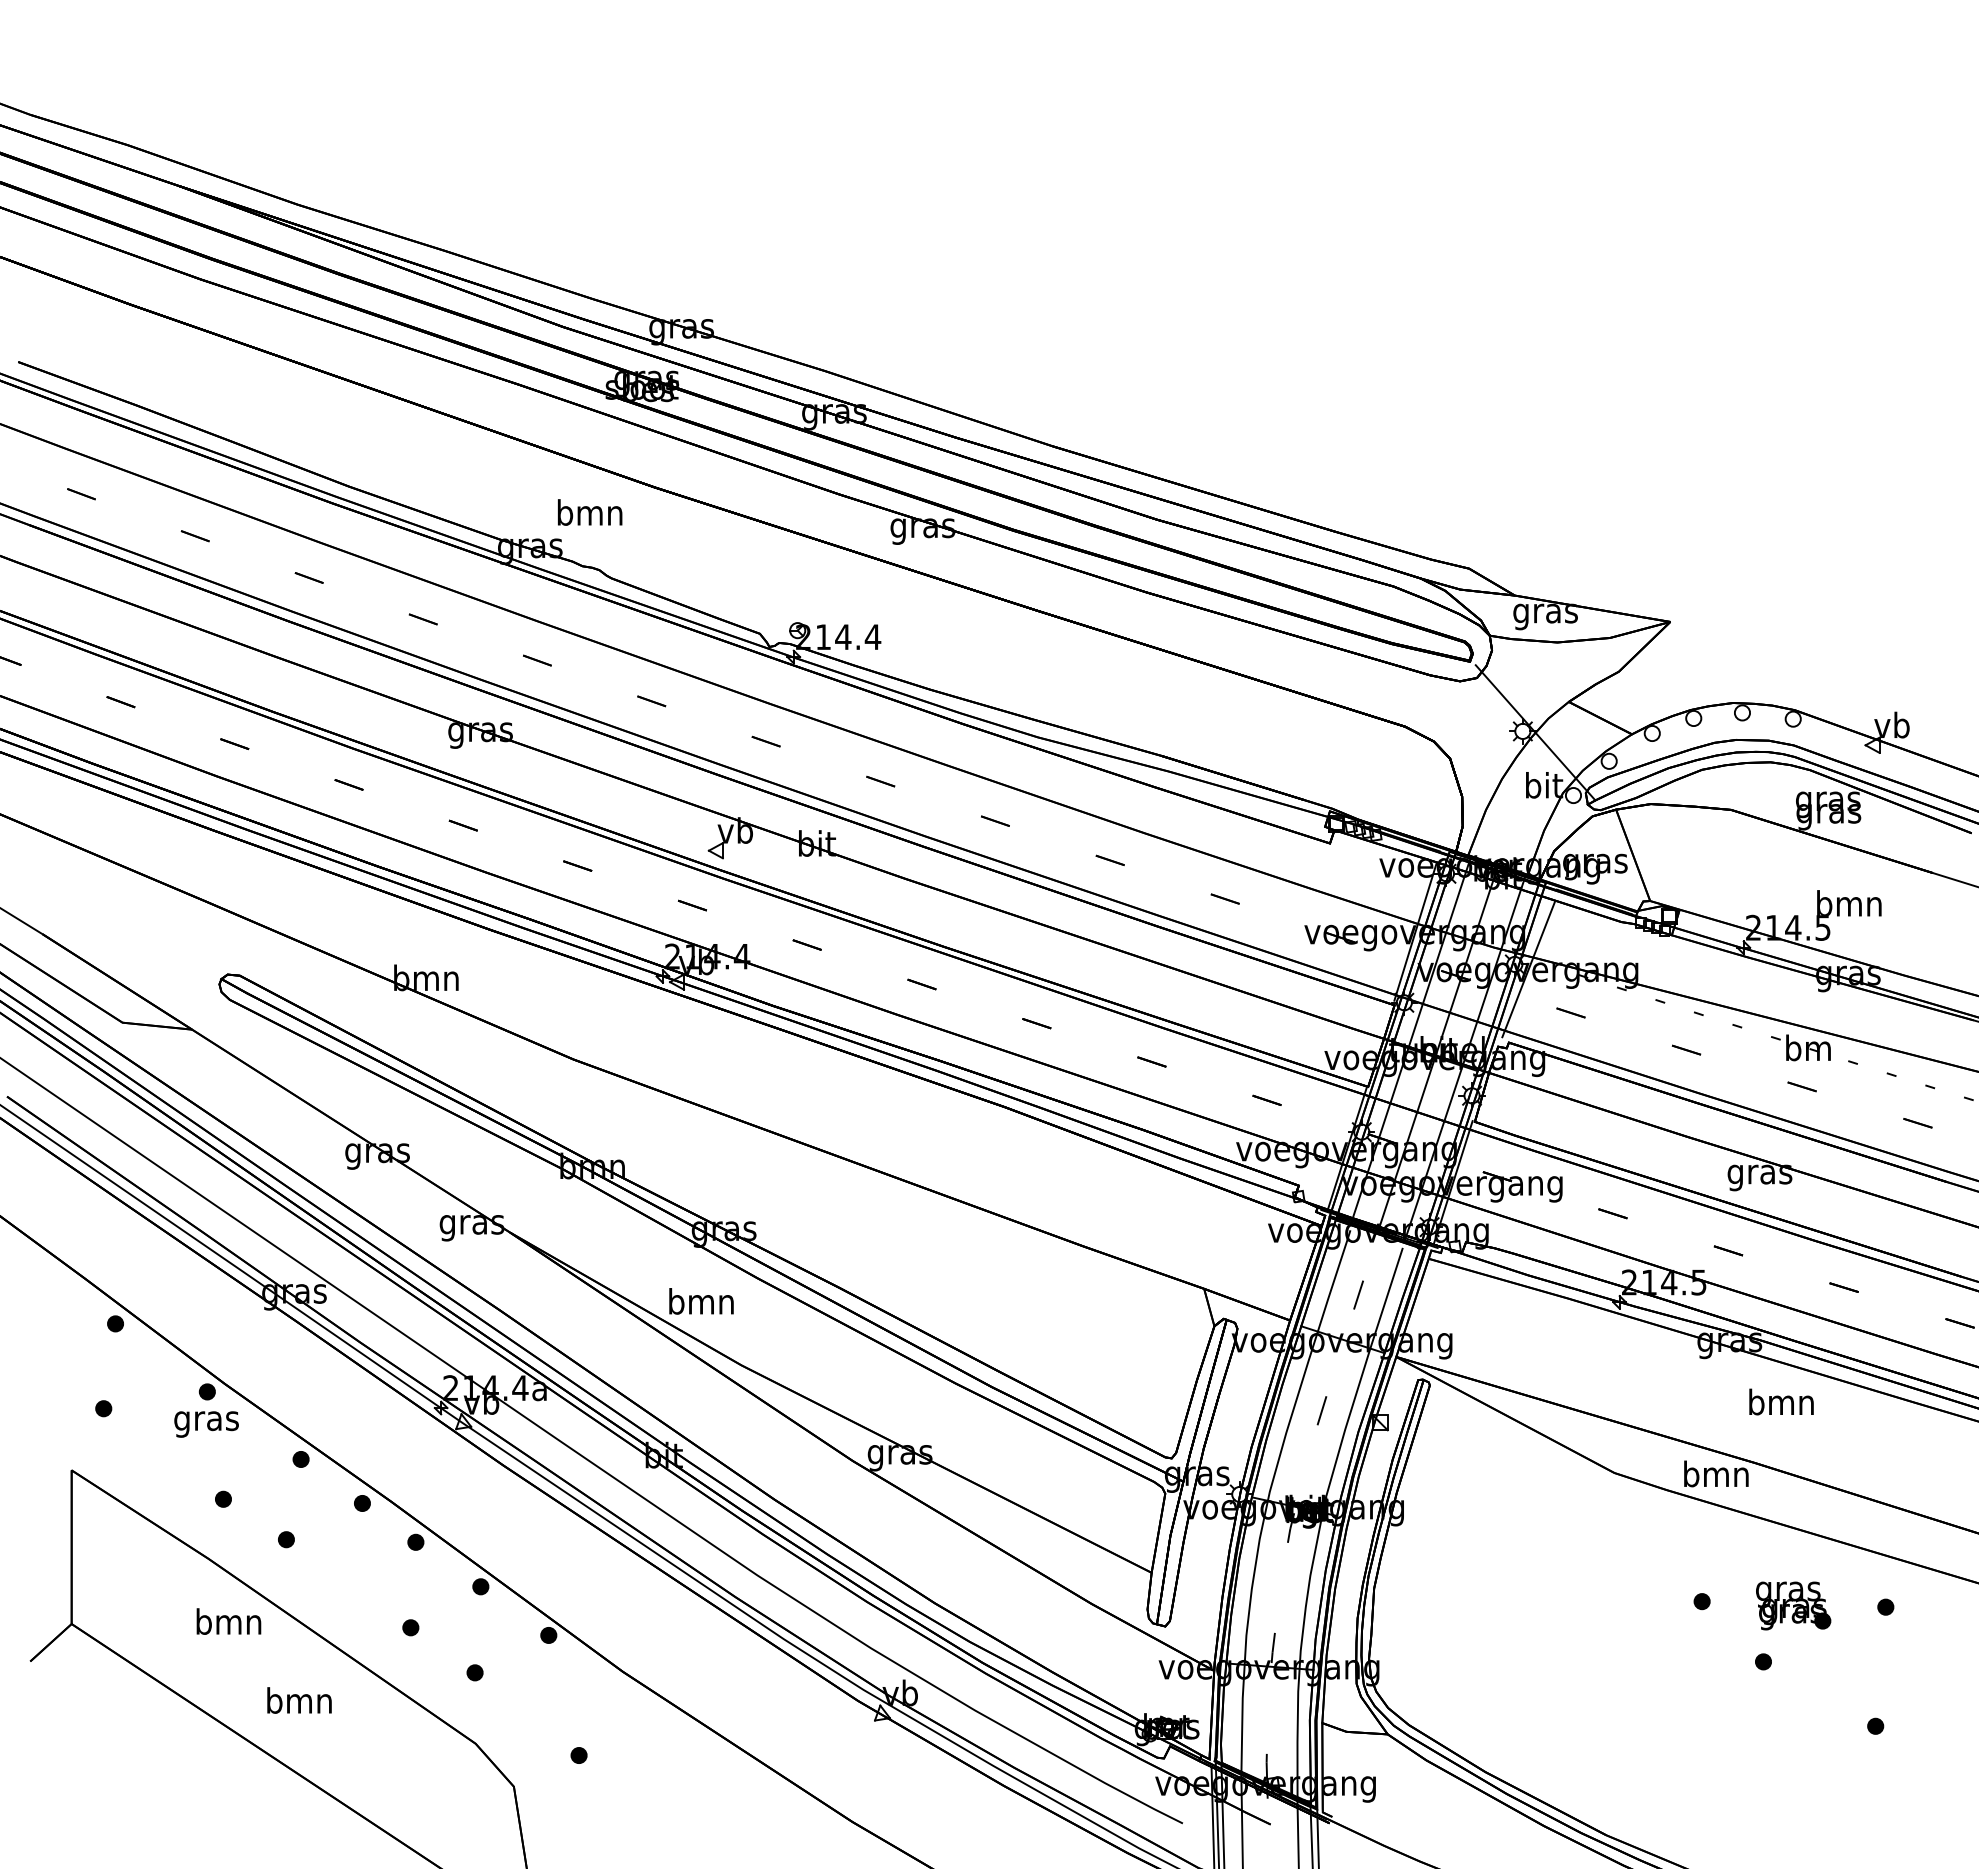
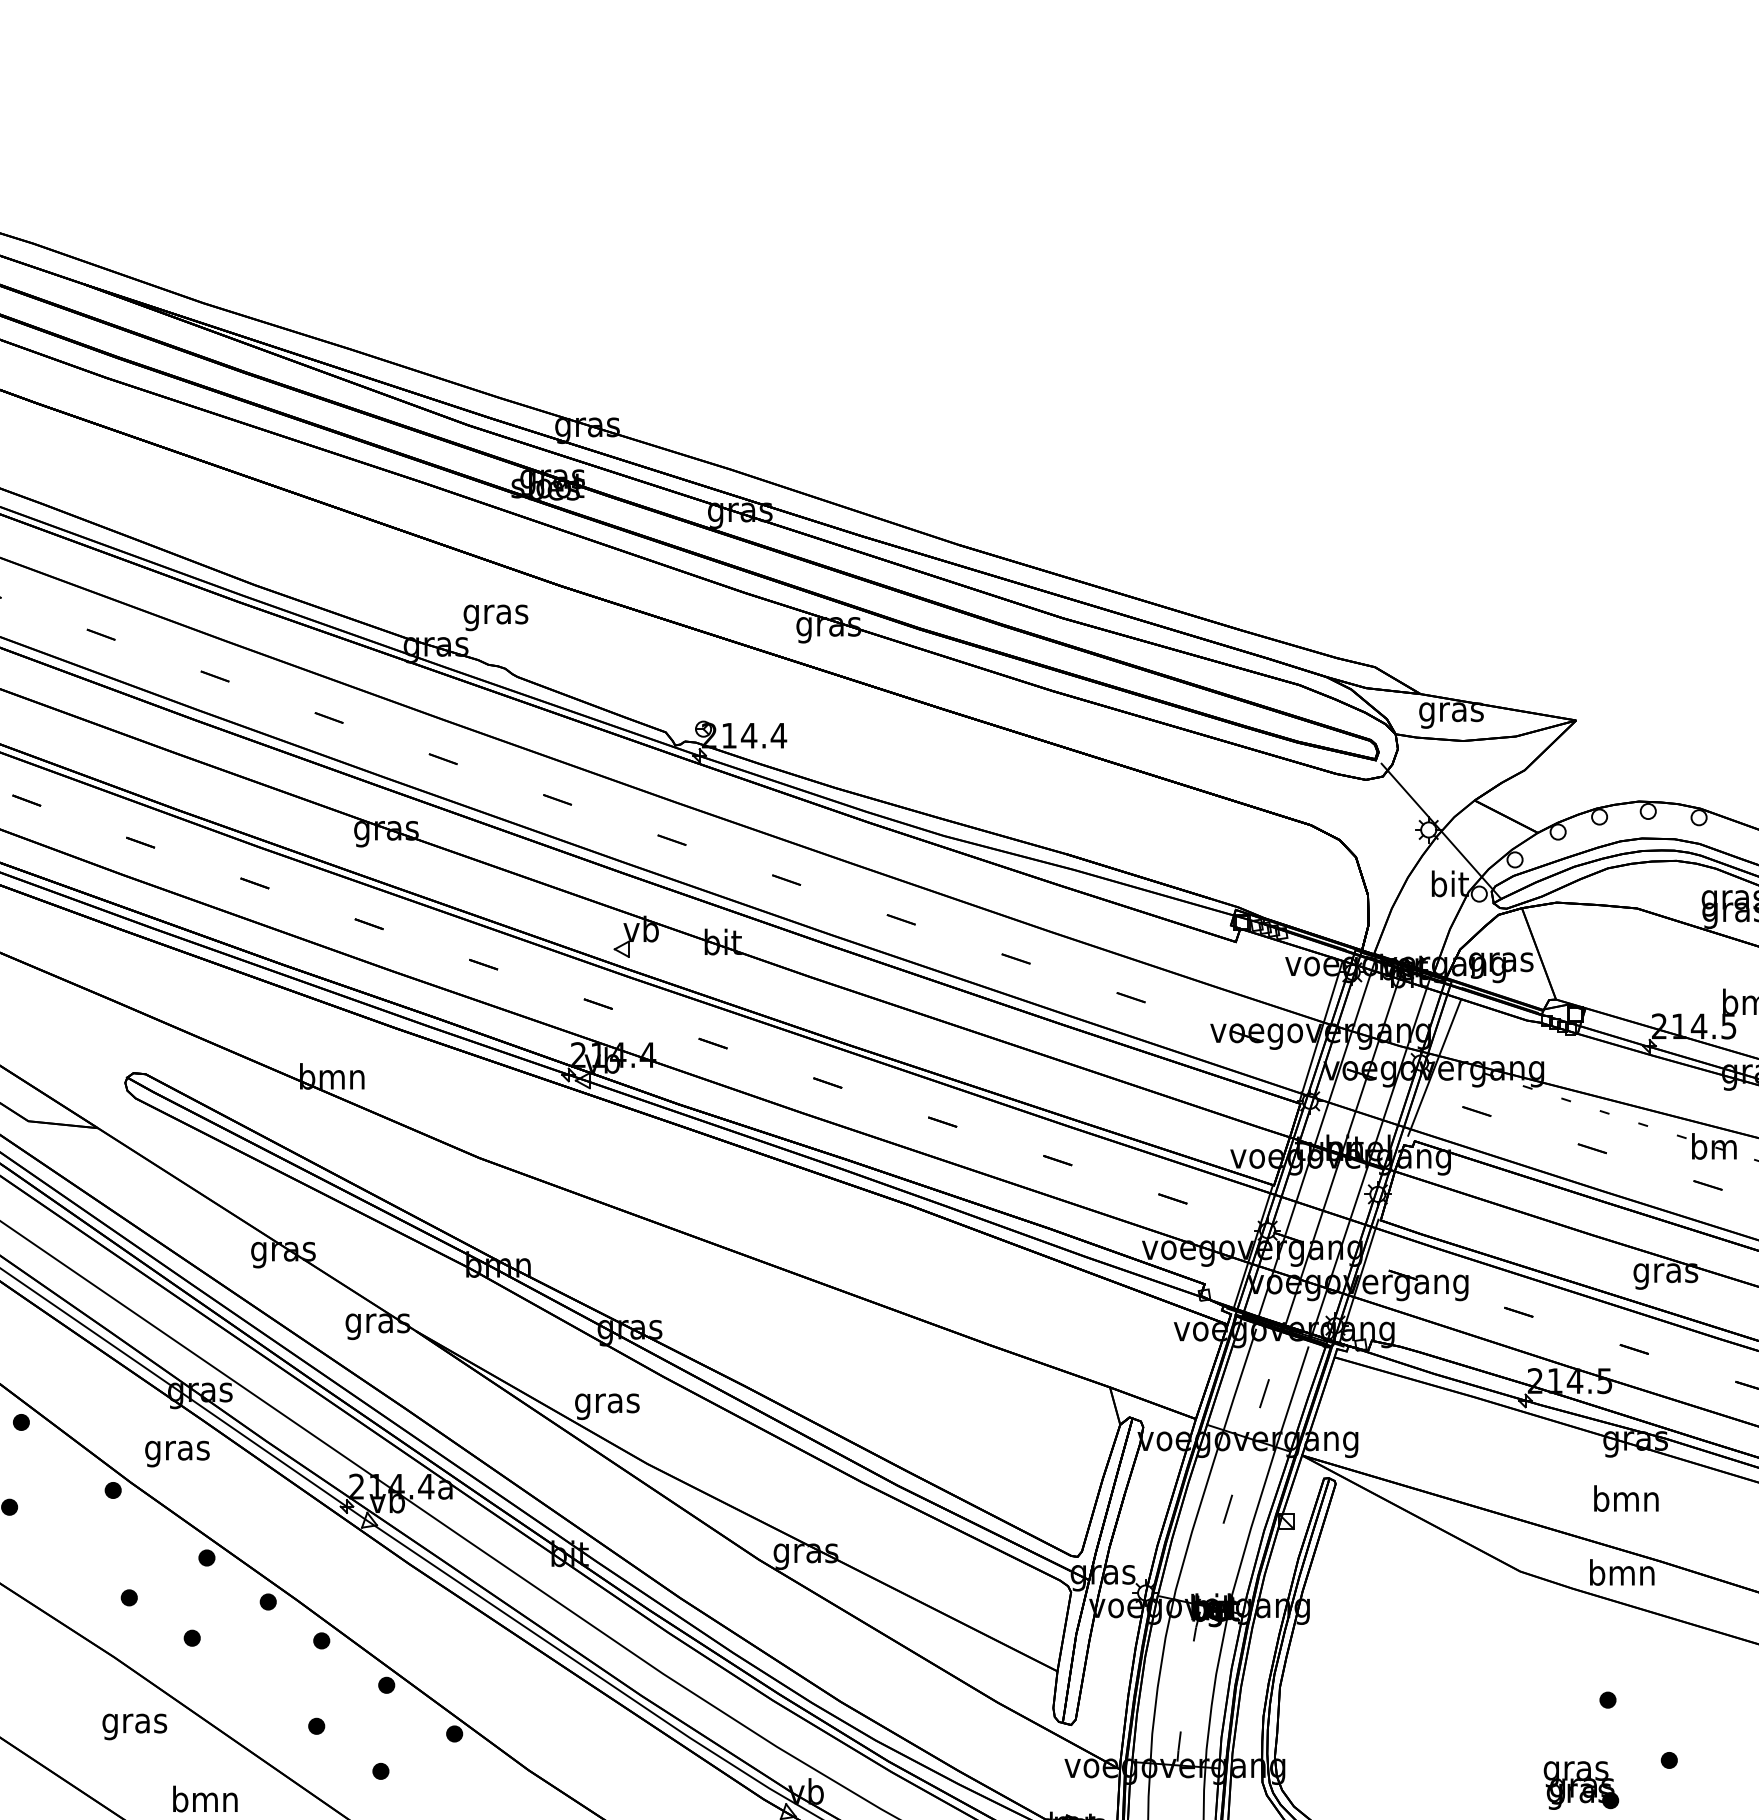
text: (589, 515) -> (495, 614), bmn -> gras
text: (701, 1304) -> (607, 1403), bmn -> gras
text: (1781, 1401) -> (1626, 1498), moved
text: (206, 1424) -> (177, 1454), moved
part: (1793, 1605) -> (1581, 1785), moved
text: (228, 1624) -> (134, 1723), bmn -> gras

